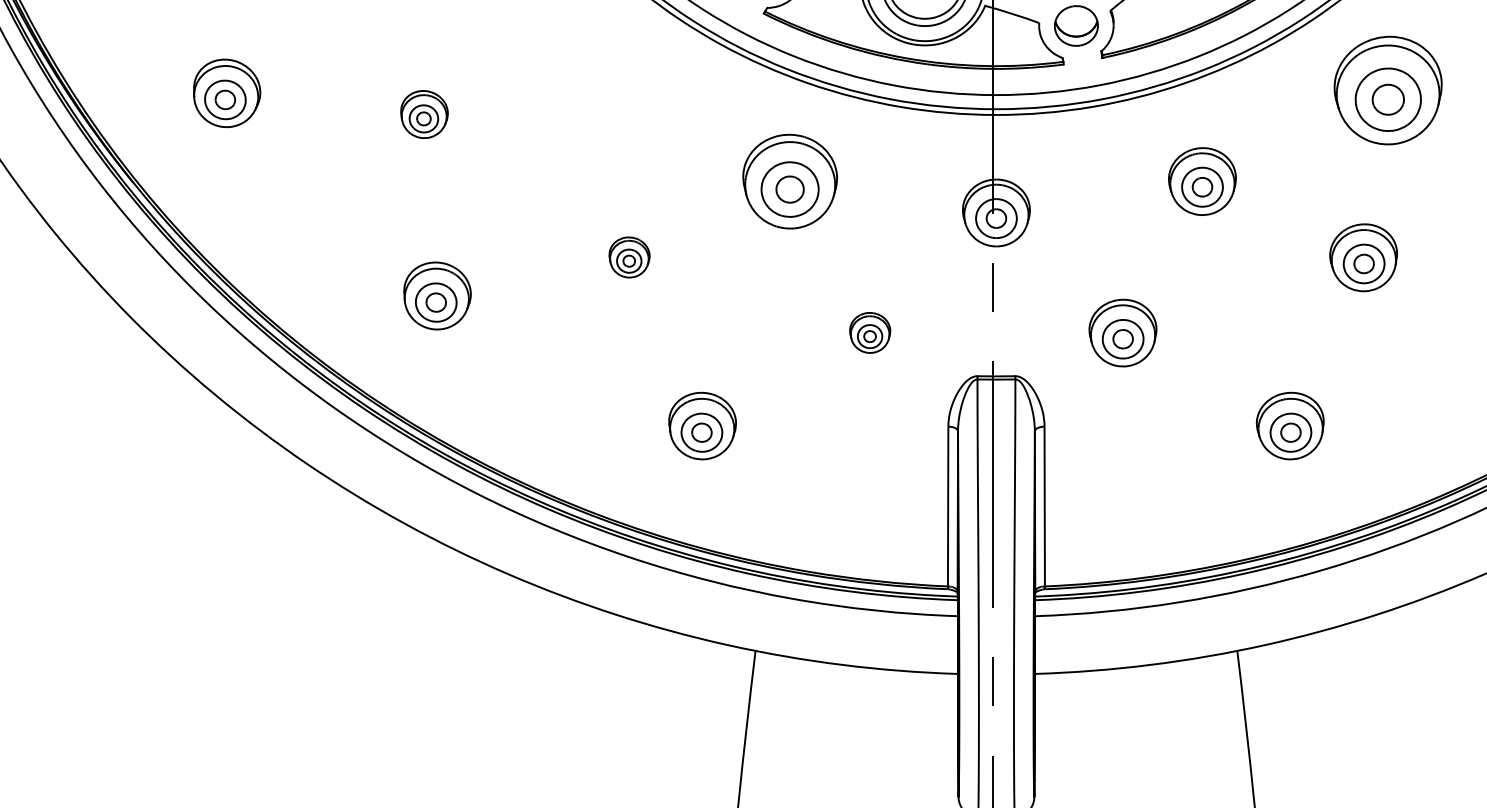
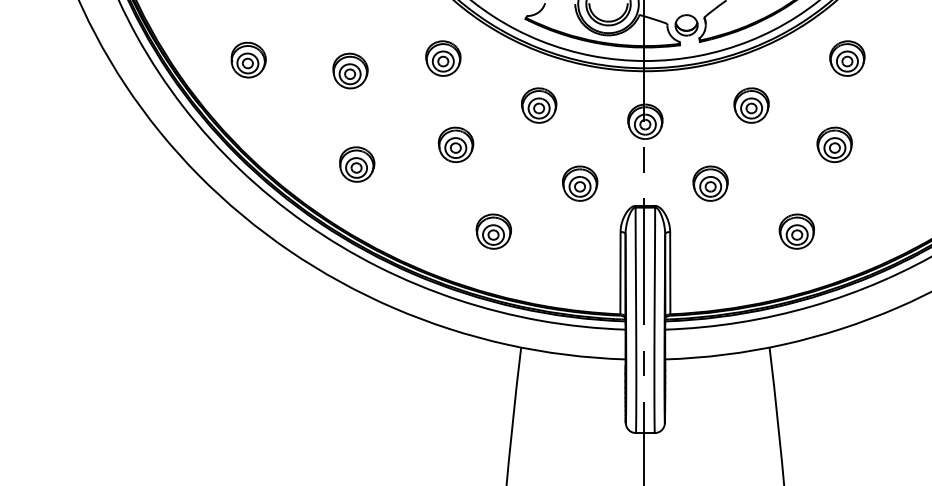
part: (604, 90) -> (443, 58), added
part: (1388, 90) -> (847, 58), size x0.62
part: (424, 113) -> (350, 70), size x1.43
part: (791, 181) -> (539, 105), size x0.71
part: (630, 257) -> (456, 144), size x1.67
part: (870, 332) -> (580, 183), size x1.67

